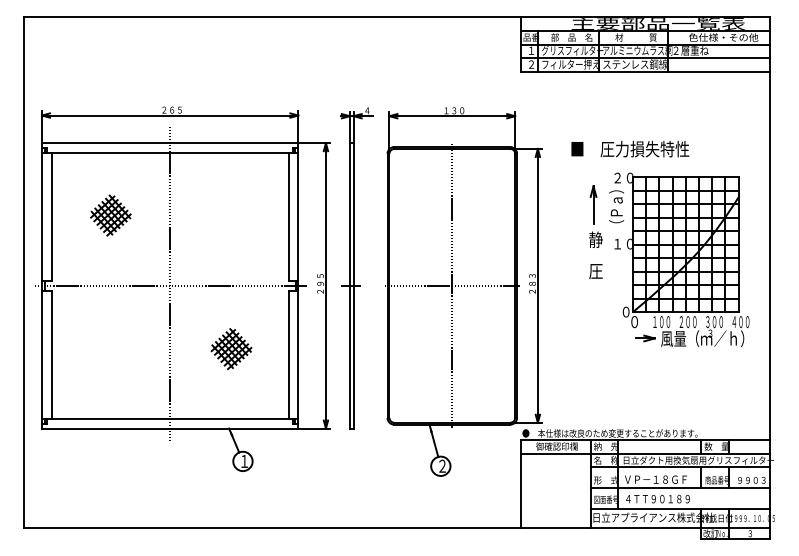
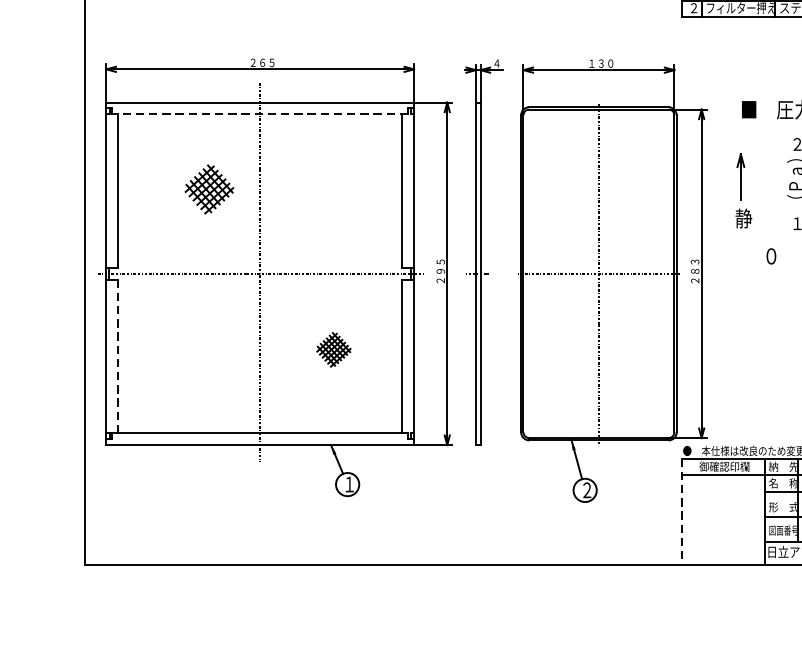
line: (169, 152) -> (259, 113), solid -> dashed
part: (110, 215) -> (209, 189), moved
part: (595, 216) -> (743, 190), moved
text: (595, 271) -> (770, 256), 圧 -> ０
part: (231, 349) -> (333, 350), size x0.7
line: (51, 355) -> (117, 357), solid -> dashed
line: (521, 484) -> (682, 512), solid -> dashed

